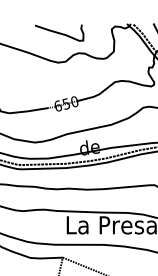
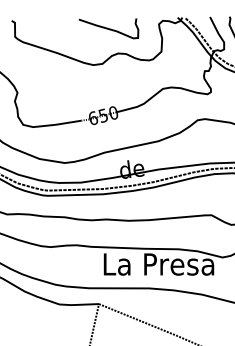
curve: (59, 32) -> (108, 28), moved

